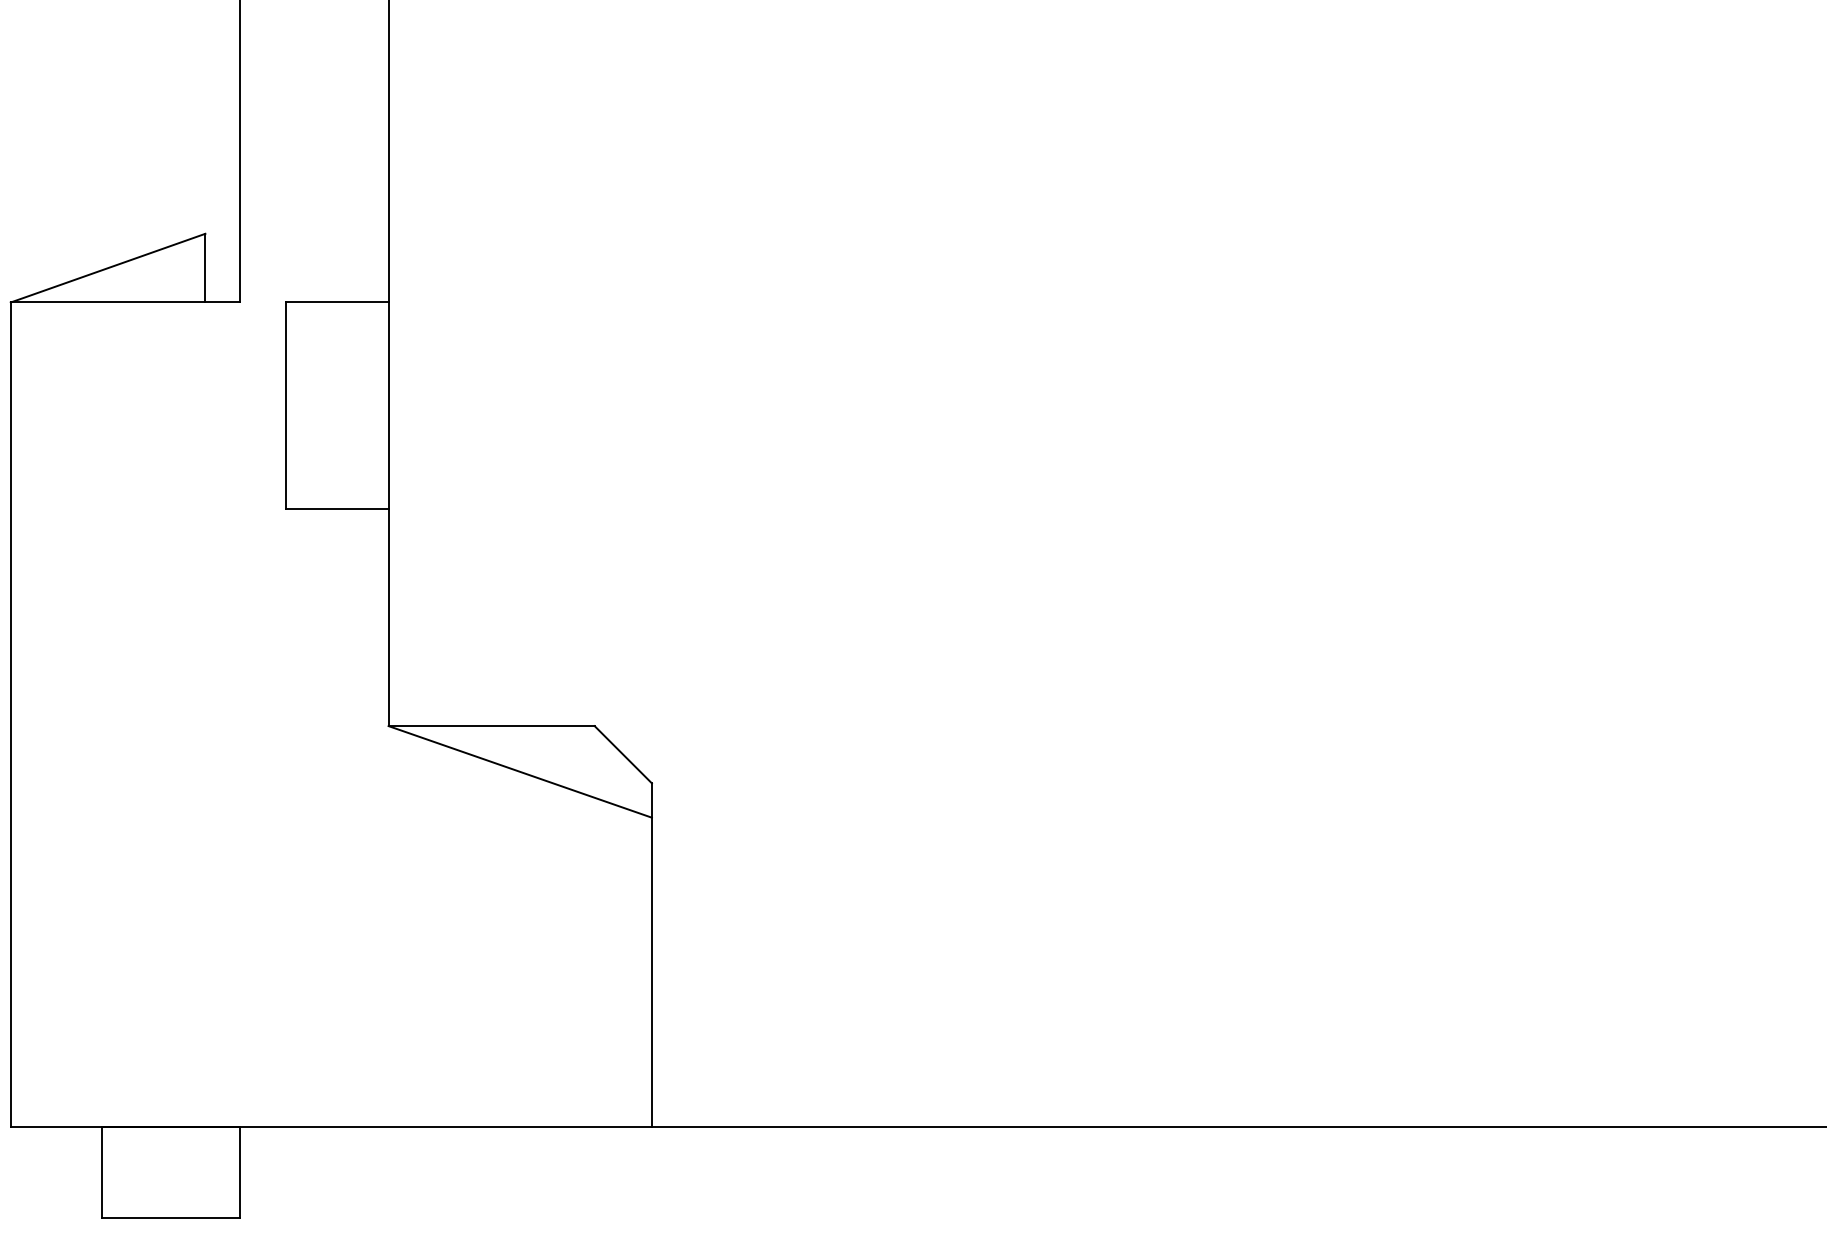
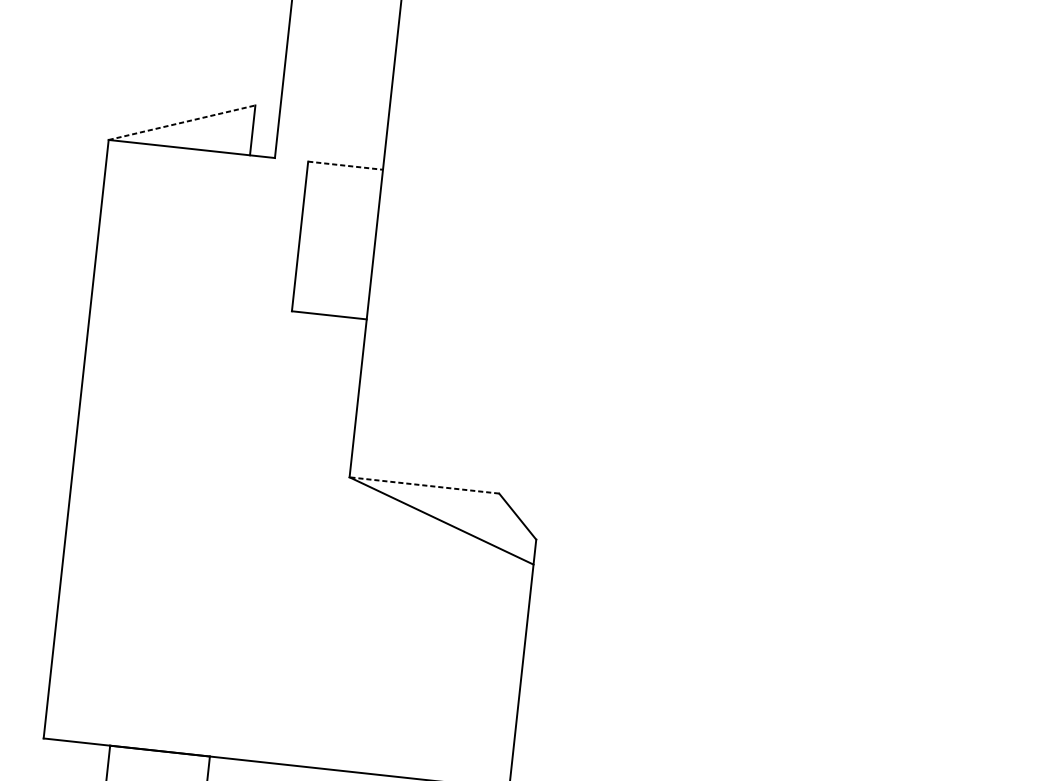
line: (108, 267) -> (182, 122), solid -> dashed
line: (337, 302) -> (345, 165), solid -> dashed
line: (491, 726) -> (424, 485), solid -> dashed

